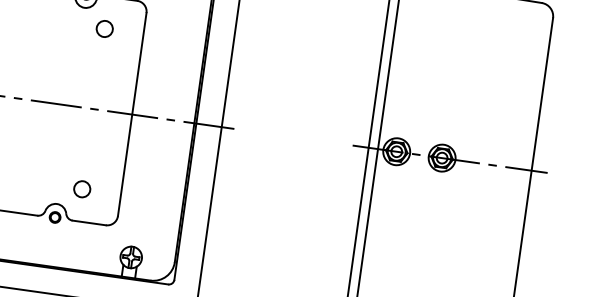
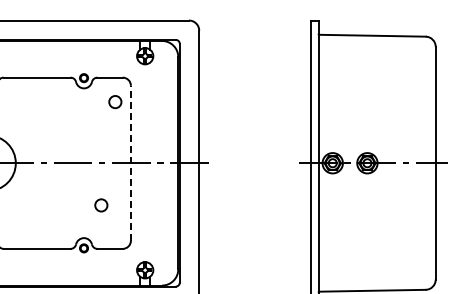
circle: (104, 29) -> (115, 102), moved
line: (131, 113) -> (130, 162), solid -> dashed
circle: (82, 189) -> (101, 205), moved

